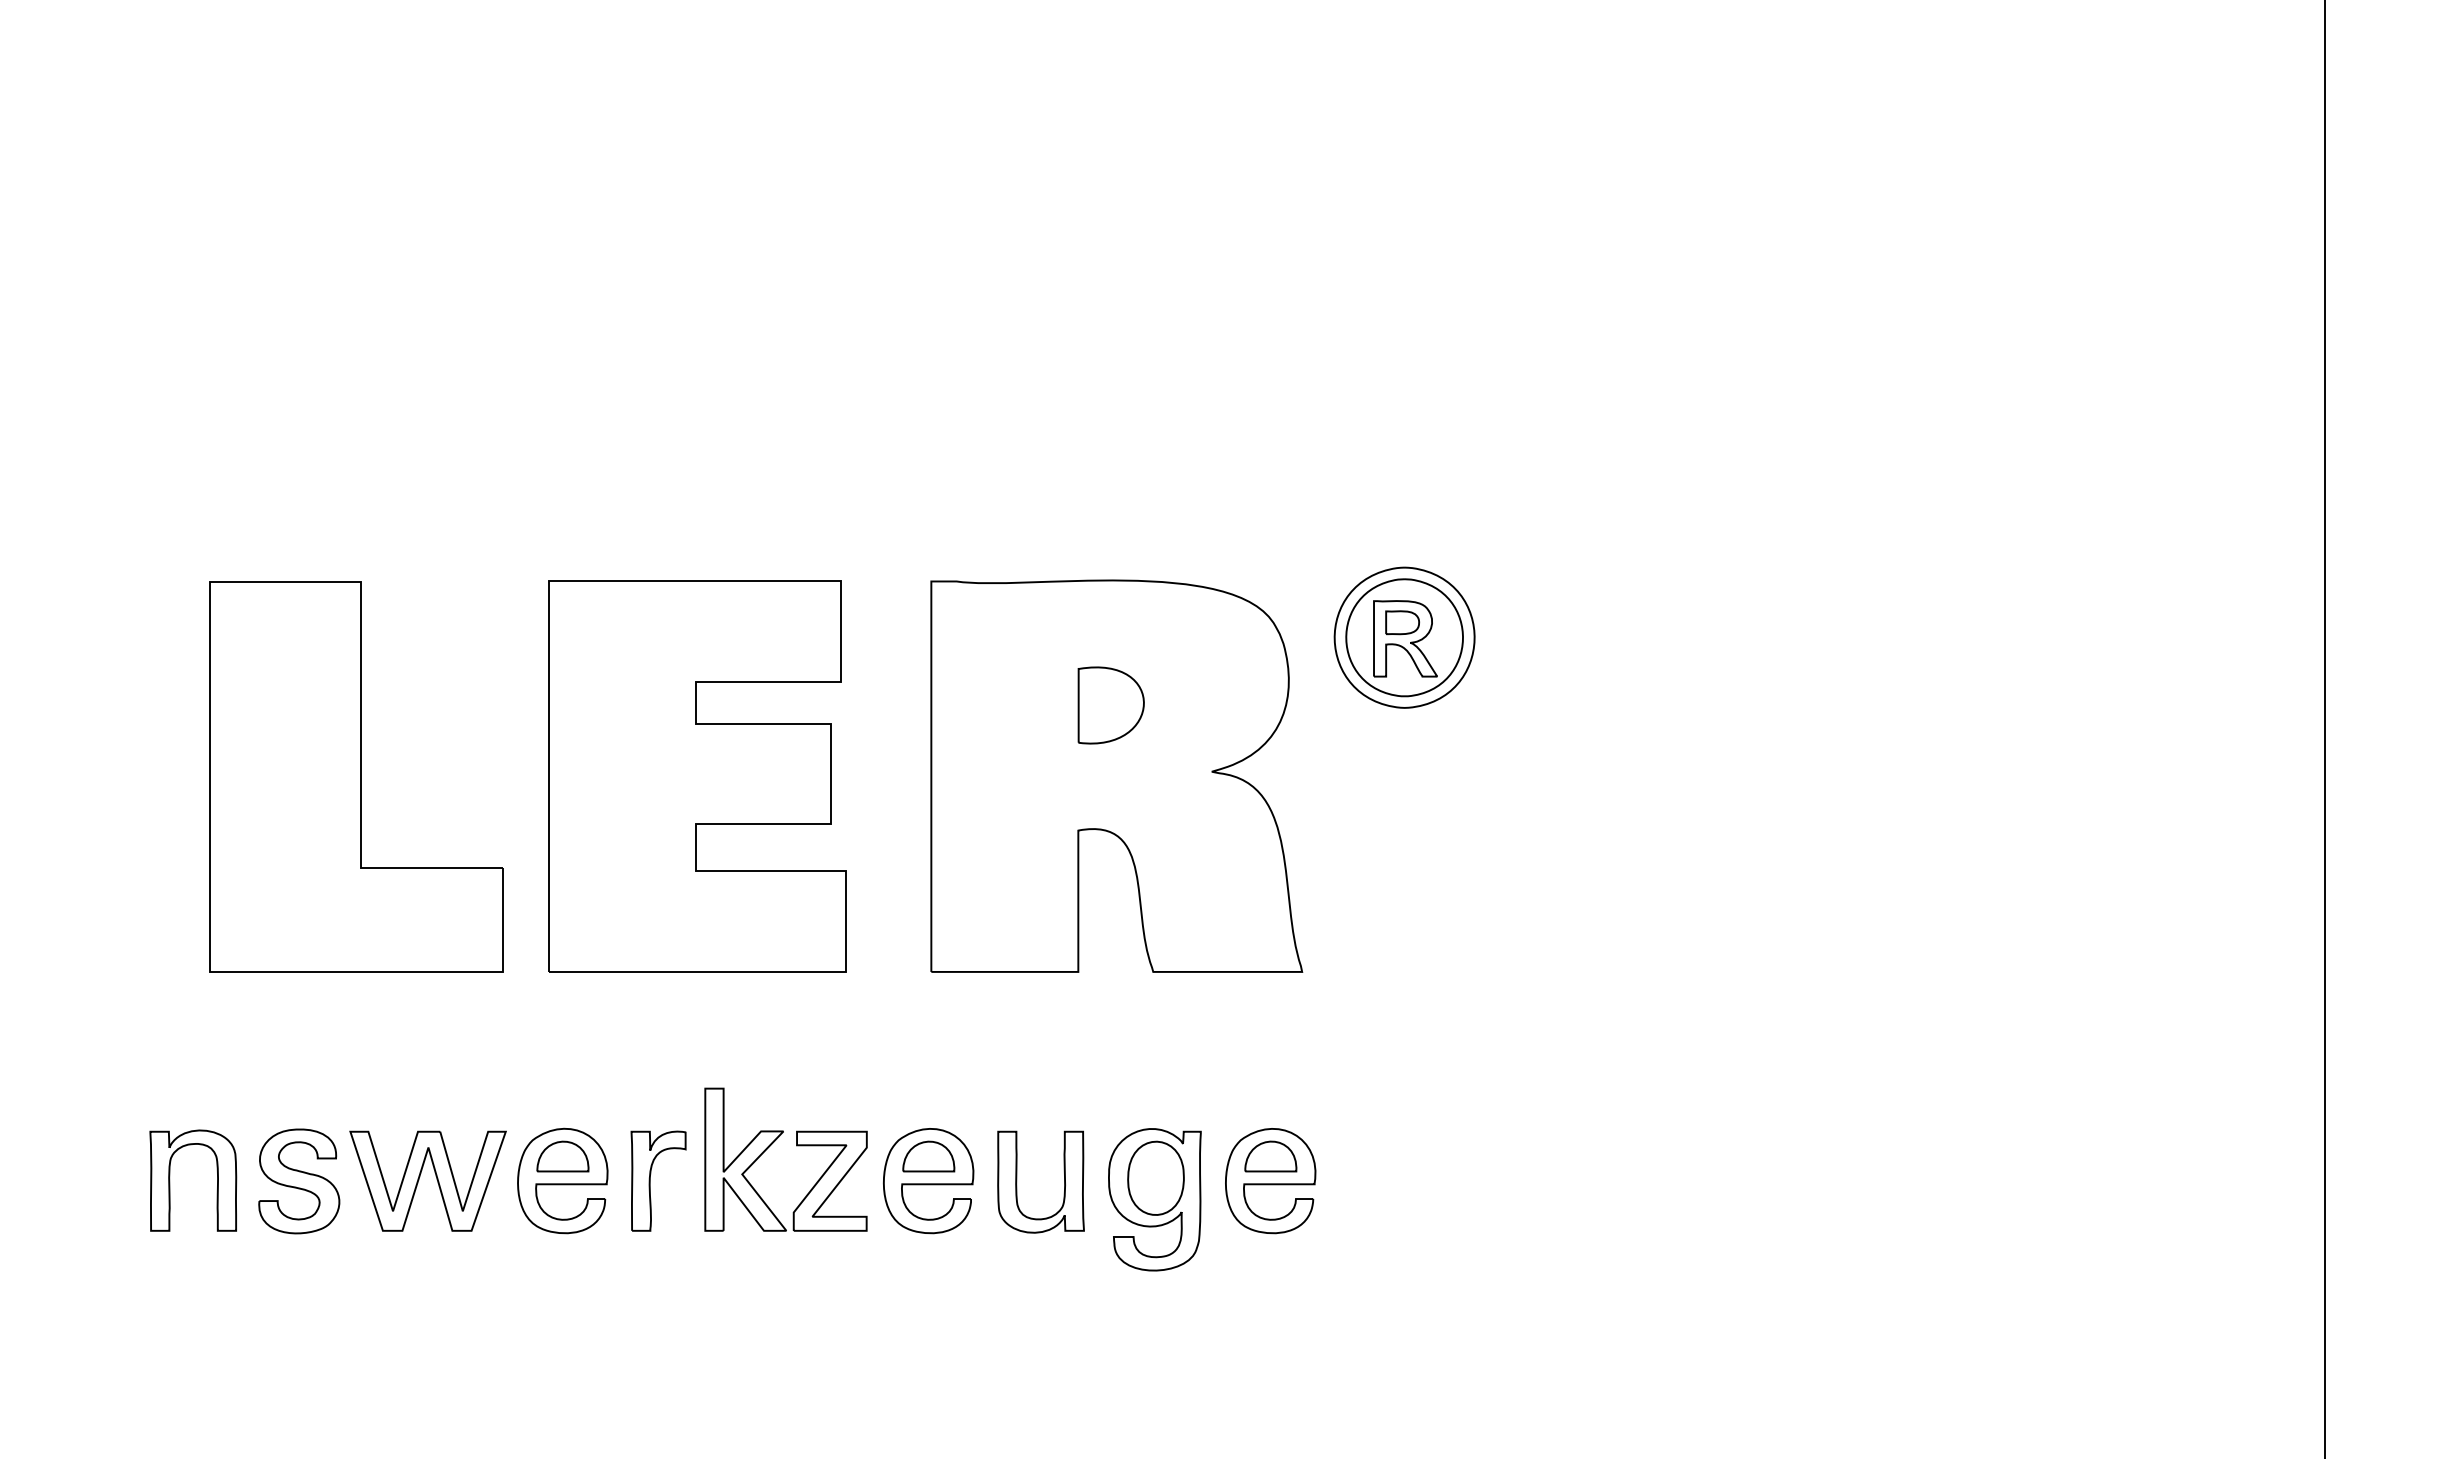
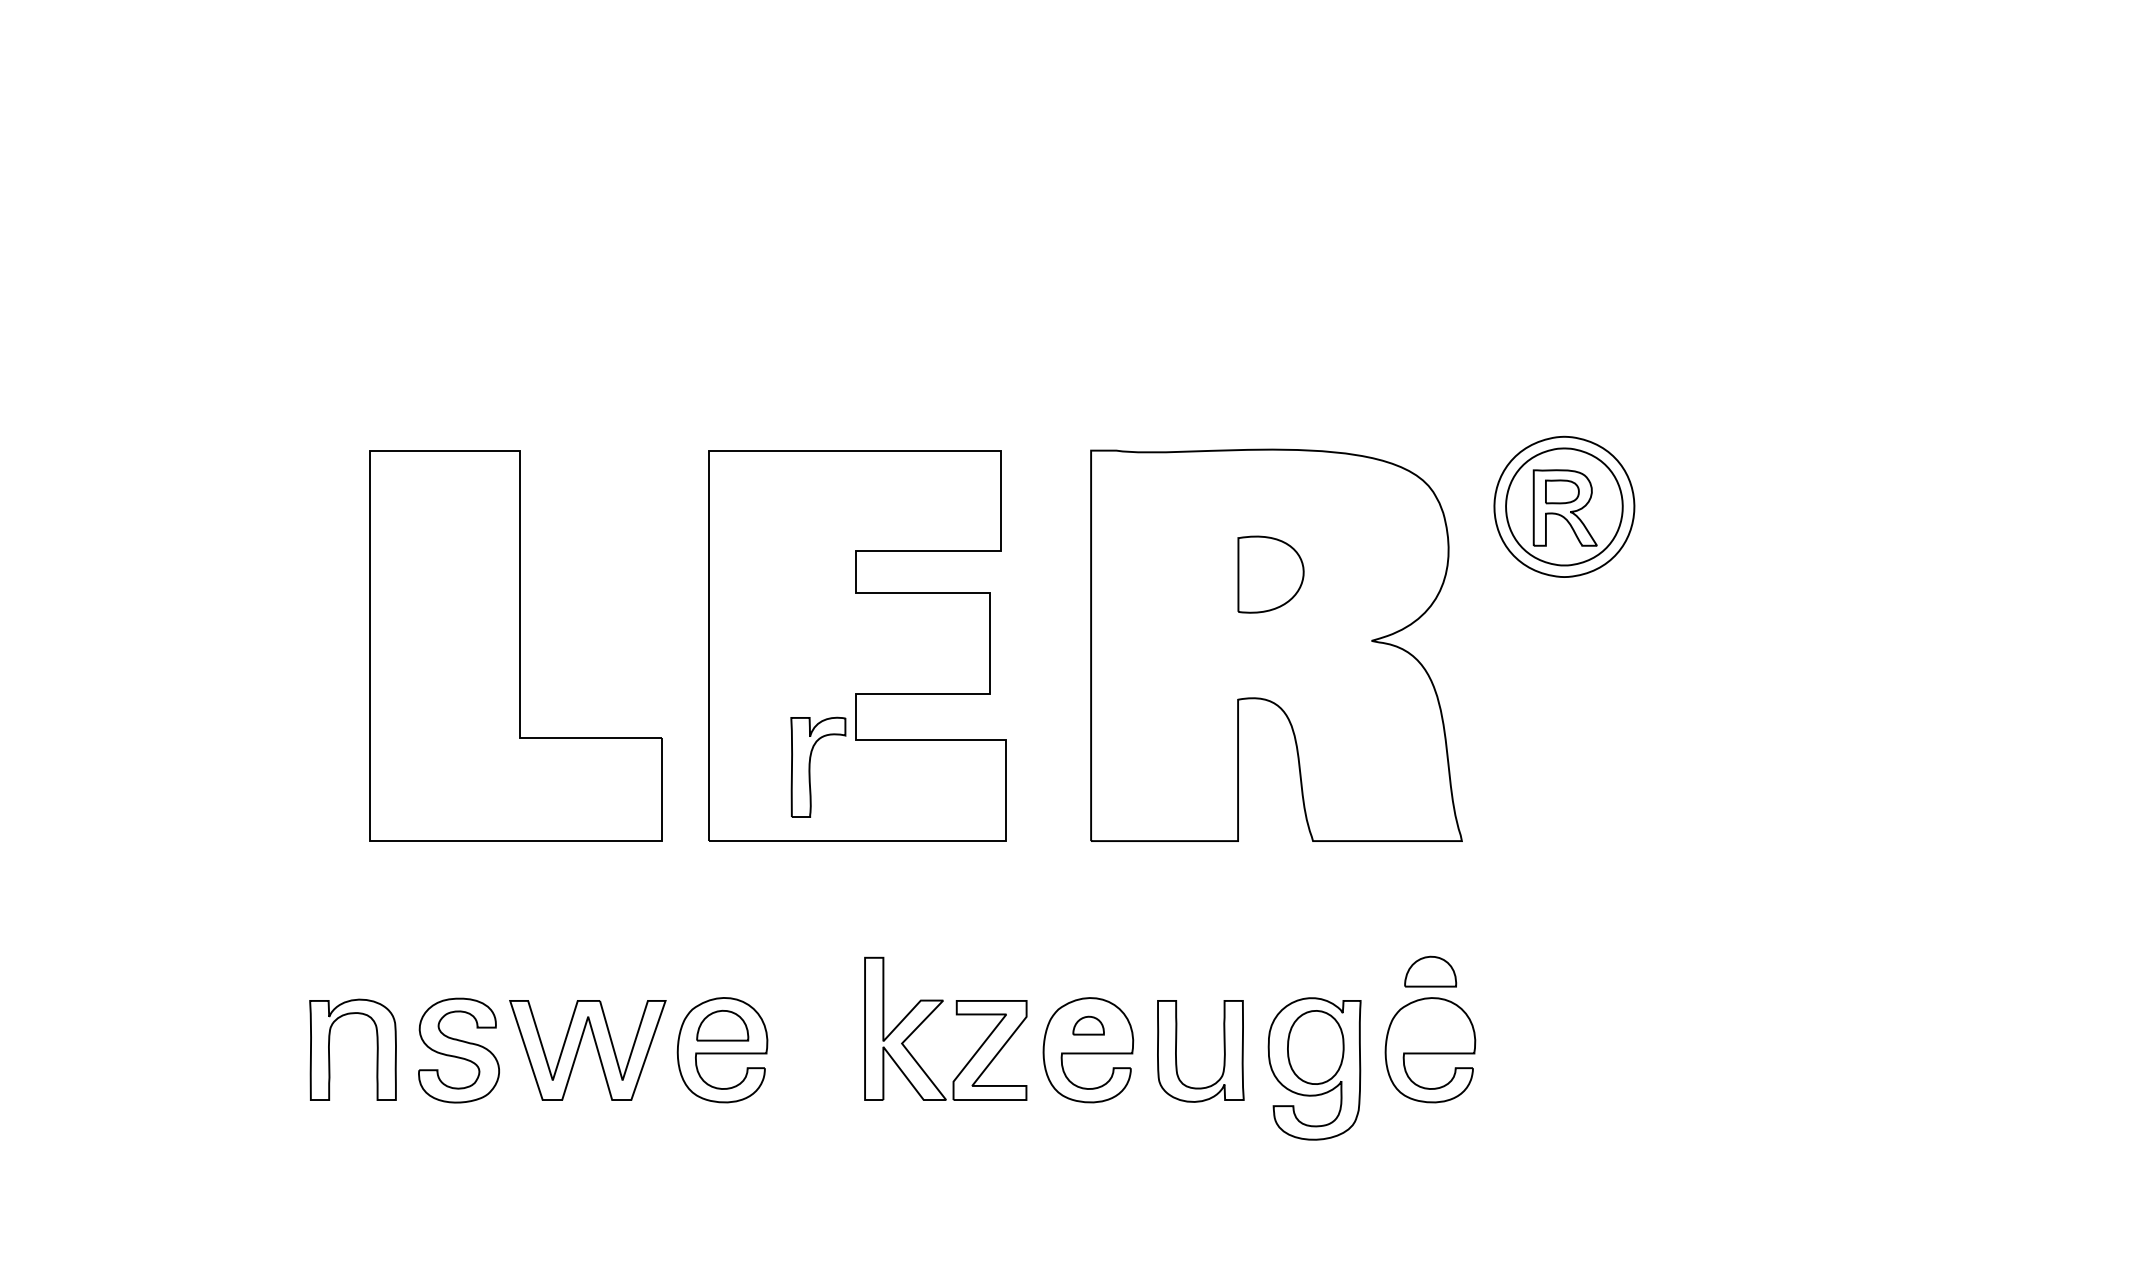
part: (928, 1156) -> (1088, 1025), size x0.6
part: (1270, 1156) -> (1430, 971), moved
part: (650, 1180) -> (810, 766), moved

